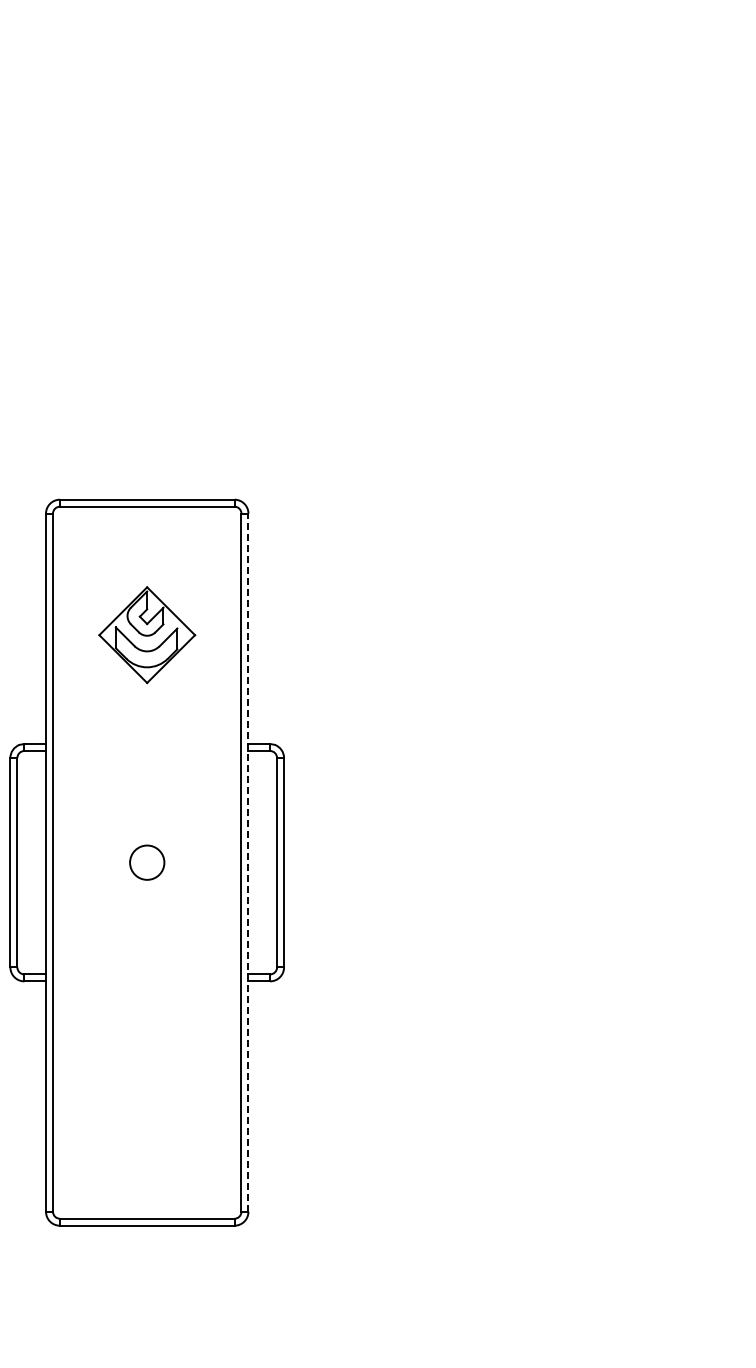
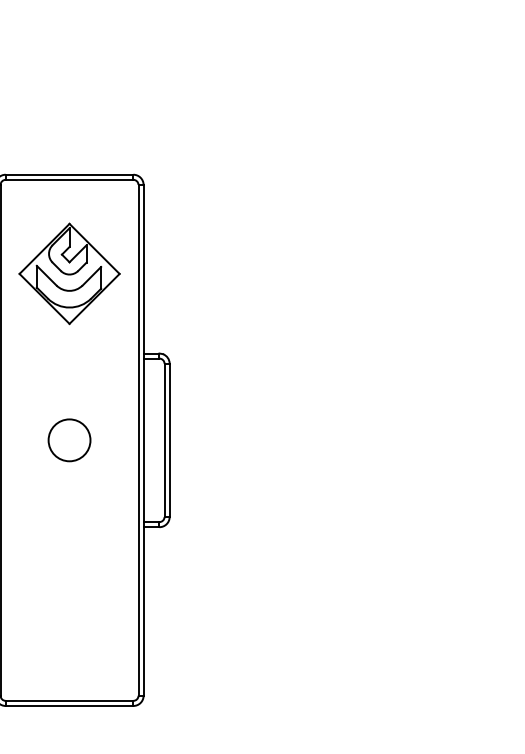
part: (146, 634) -> (69, 273), size x1.43
circle: (146, 862) -> (69, 440), size x1.67
line: (248, 862) -> (143, 440), dashed -> solid

